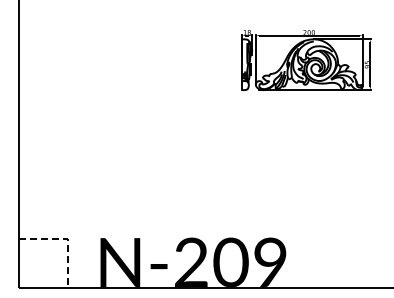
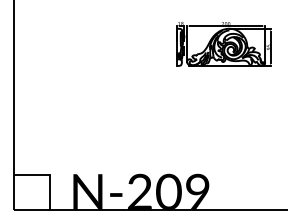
line: (68, 238) -> (49, 174), dashed -> solid

